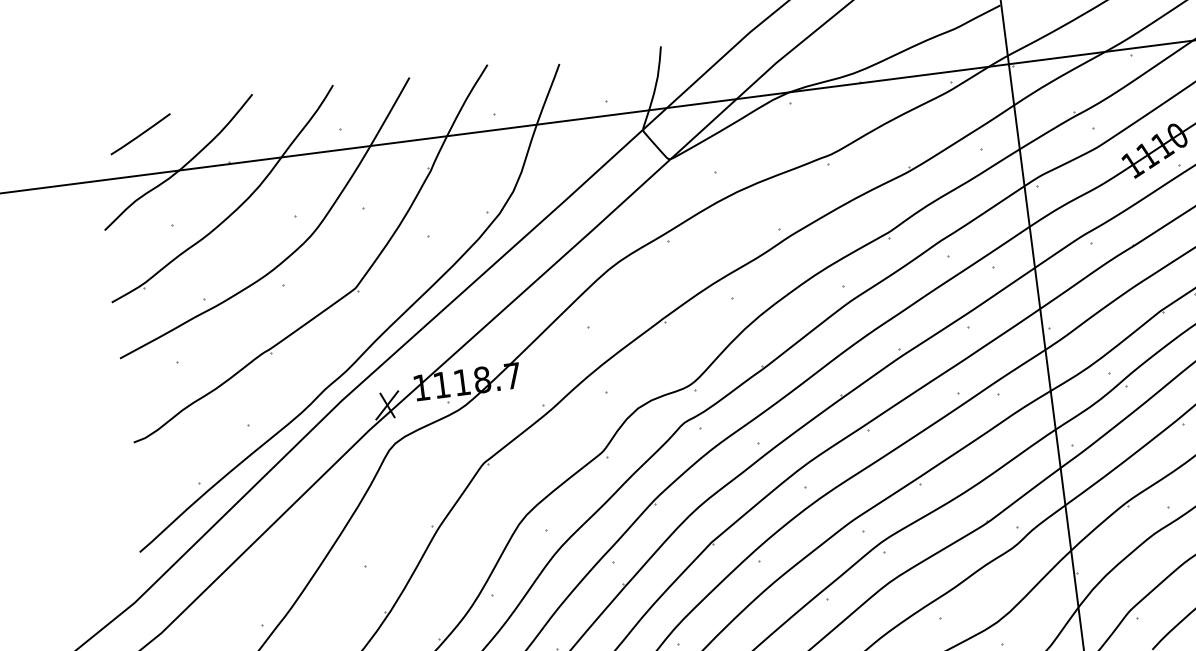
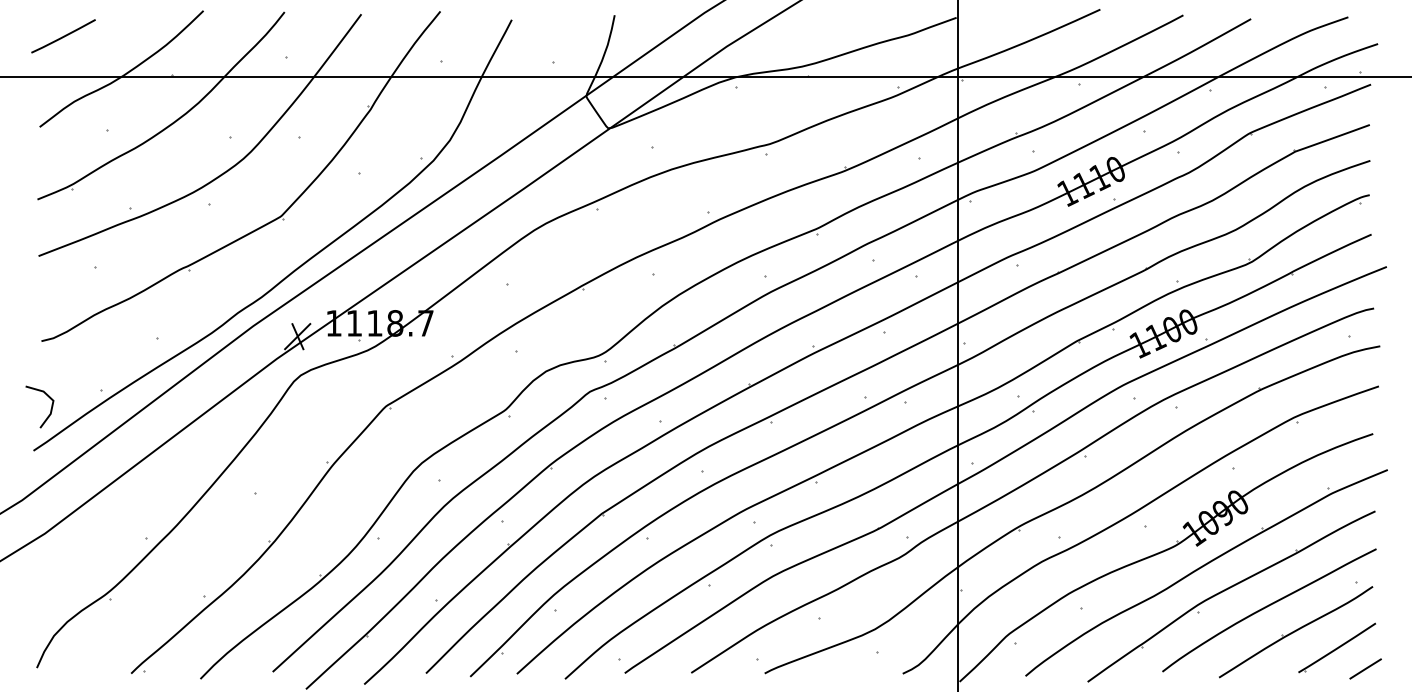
line: (140, 134) -> (63, 36), moved
line: (151, 509) -> (50, 409), added

